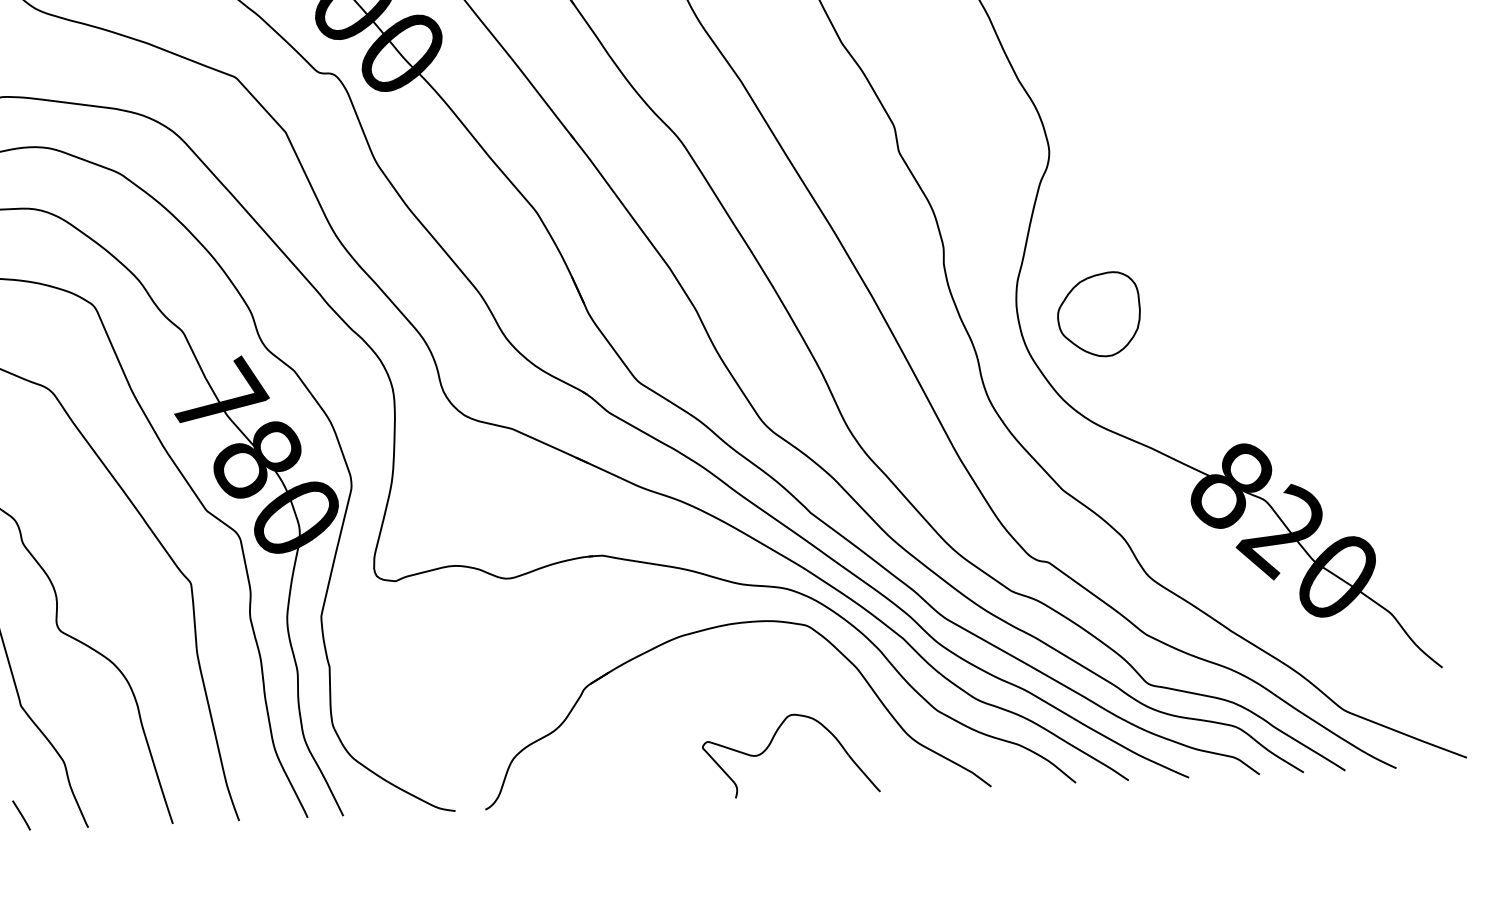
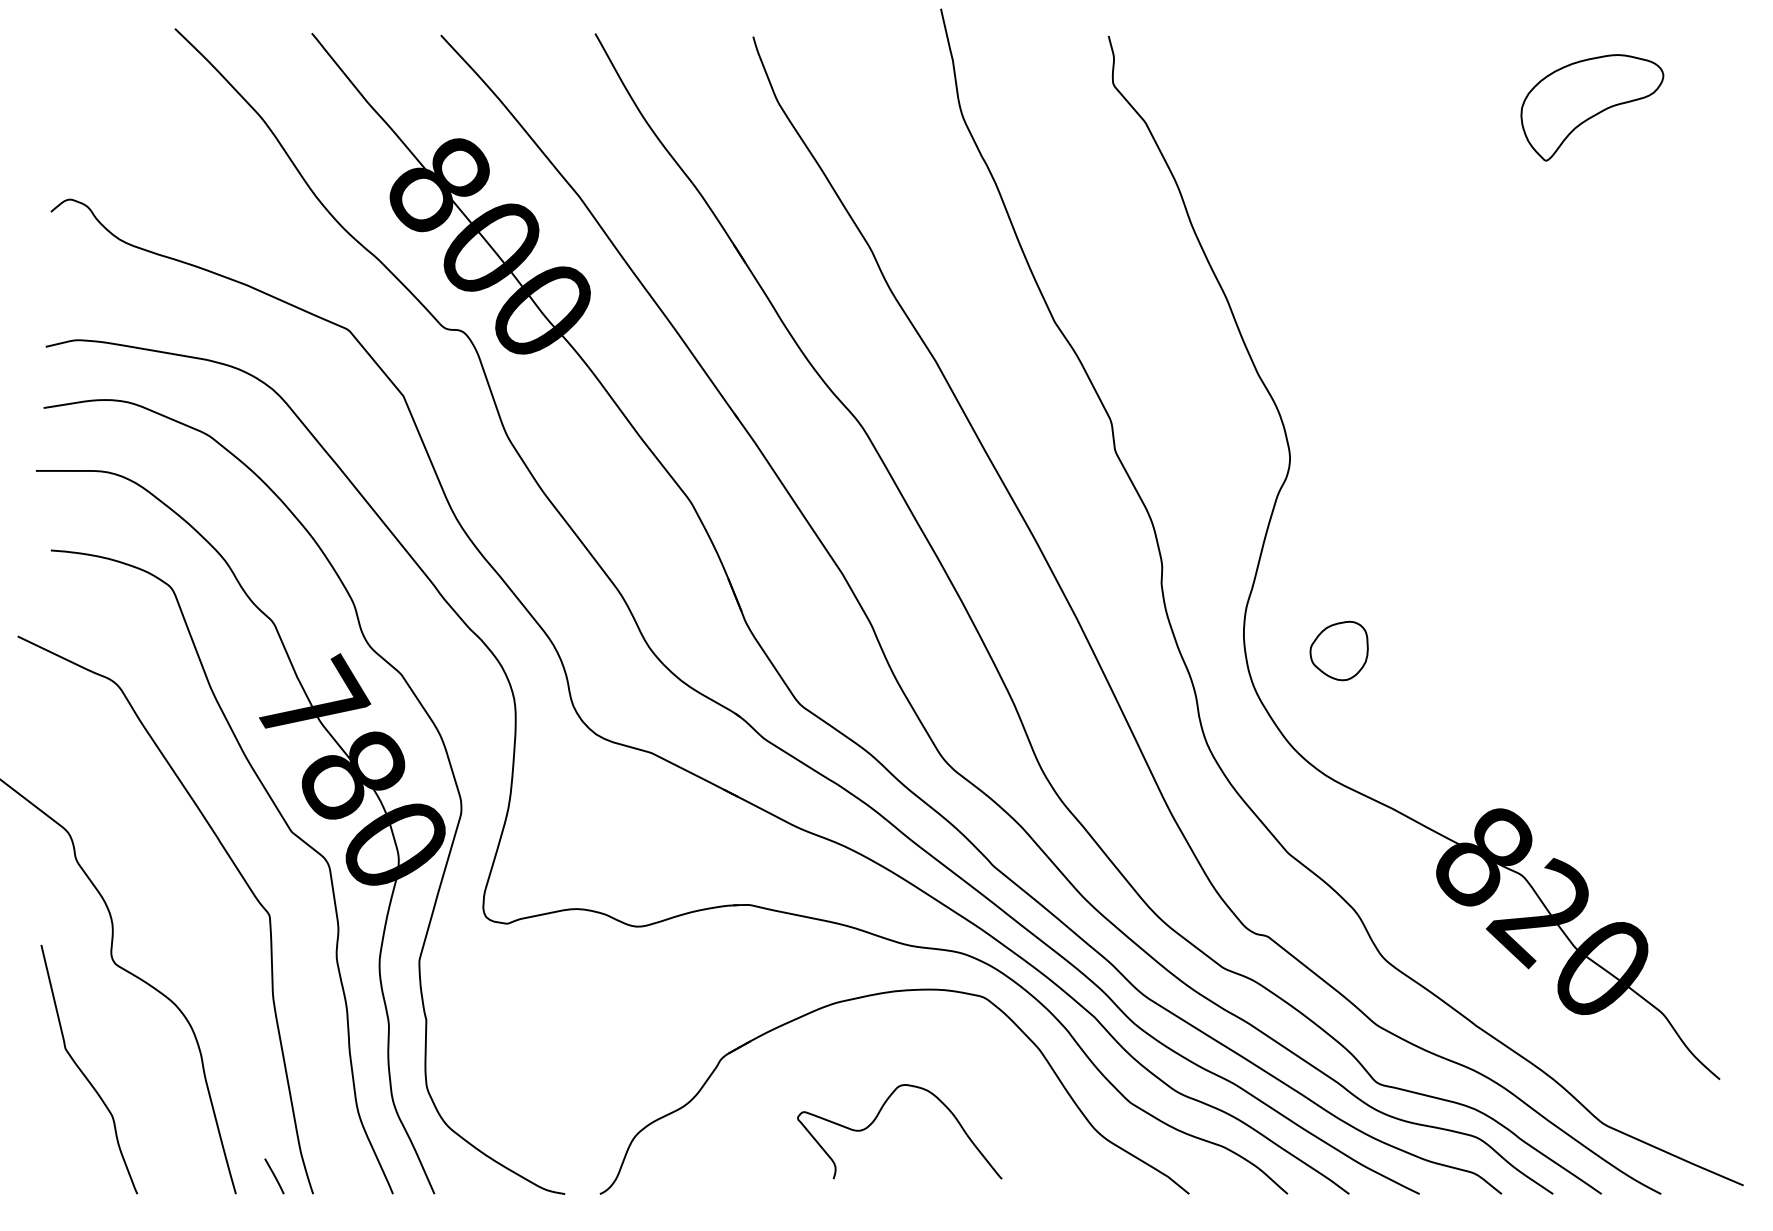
part: (1098, 314) -> (1338, 650), size x0.6
part: (771, 743) -> (877, 1117), moved
line: (21, 815) -> (274, 1176), moved

